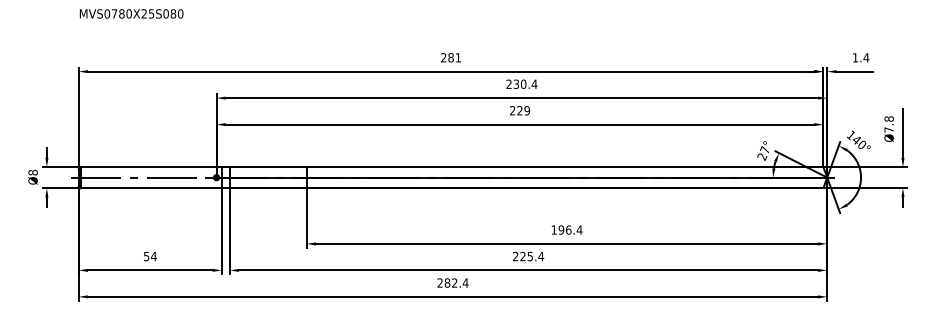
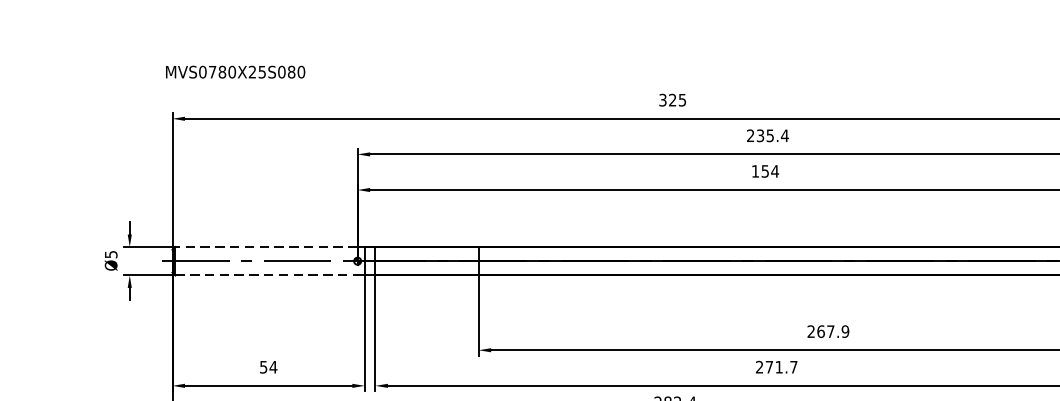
text: (131, 13) -> (235, 71), moved
text: (450, 57) -> (671, 99), 281 -> 325
text: (523, 83) -> (770, 134), 230.4 -> 235.4
text: (520, 110) -> (766, 171), 229 -> 154
line: (148, 167) -> (266, 247), solid -> dashed
text: (32, 172) -> (110, 254), Ø8 -> Ø5
line: (148, 188) -> (266, 275), solid -> dashed
text: (566, 229) -> (827, 330), 196.4 -> 267.9
text: (532, 256) -> (782, 367), 225.4 -> 271.7

